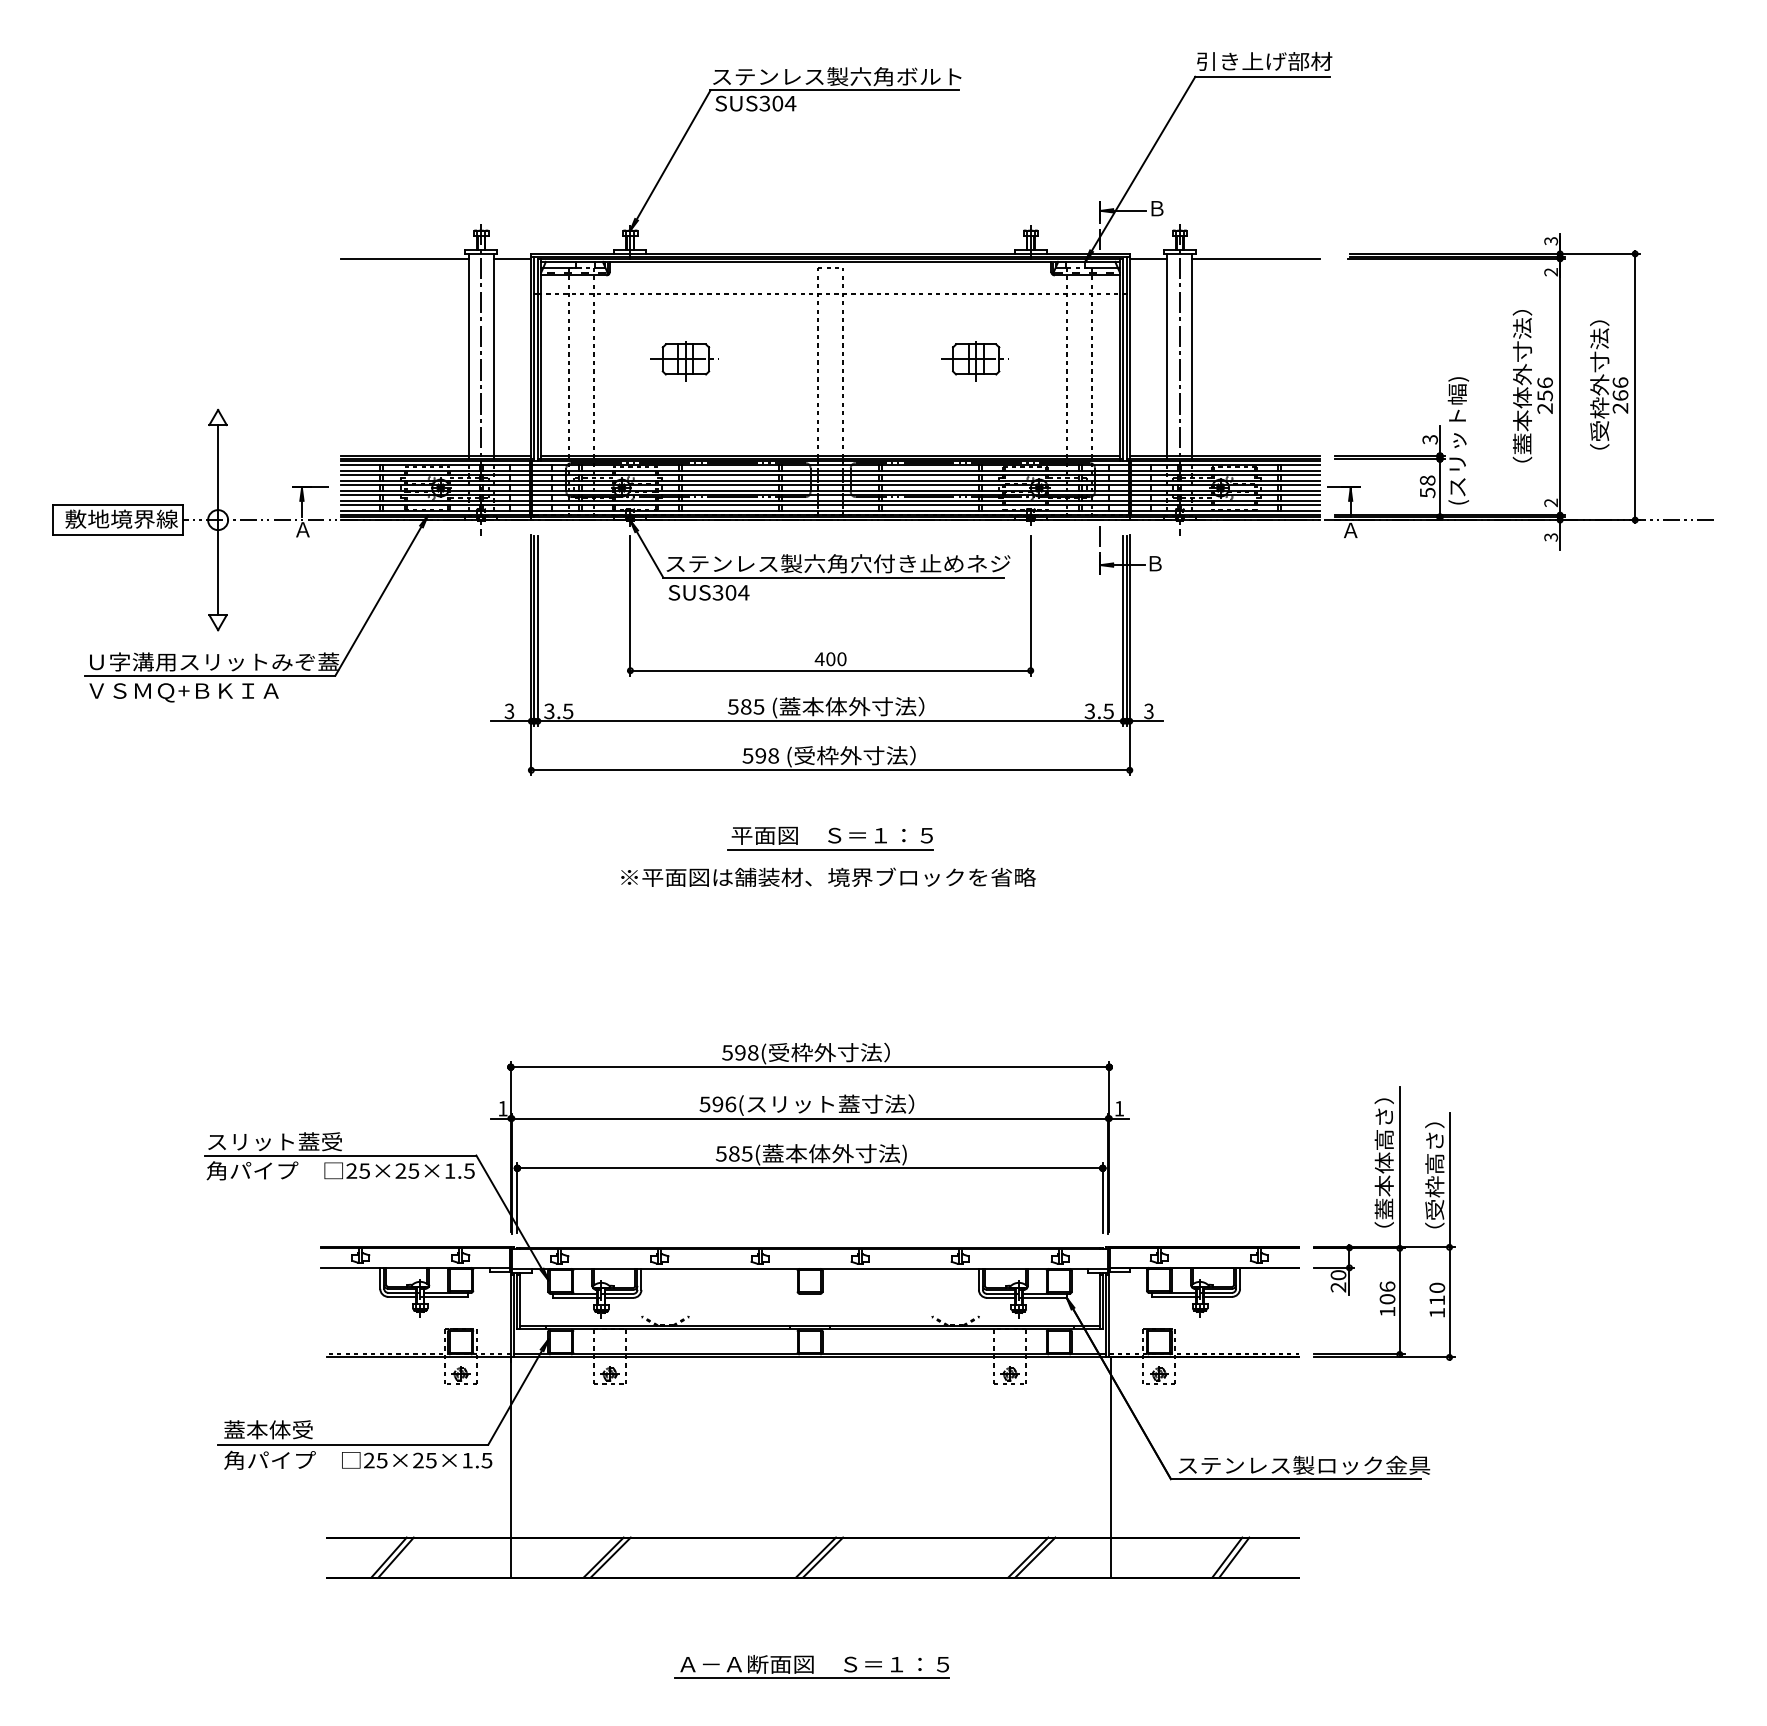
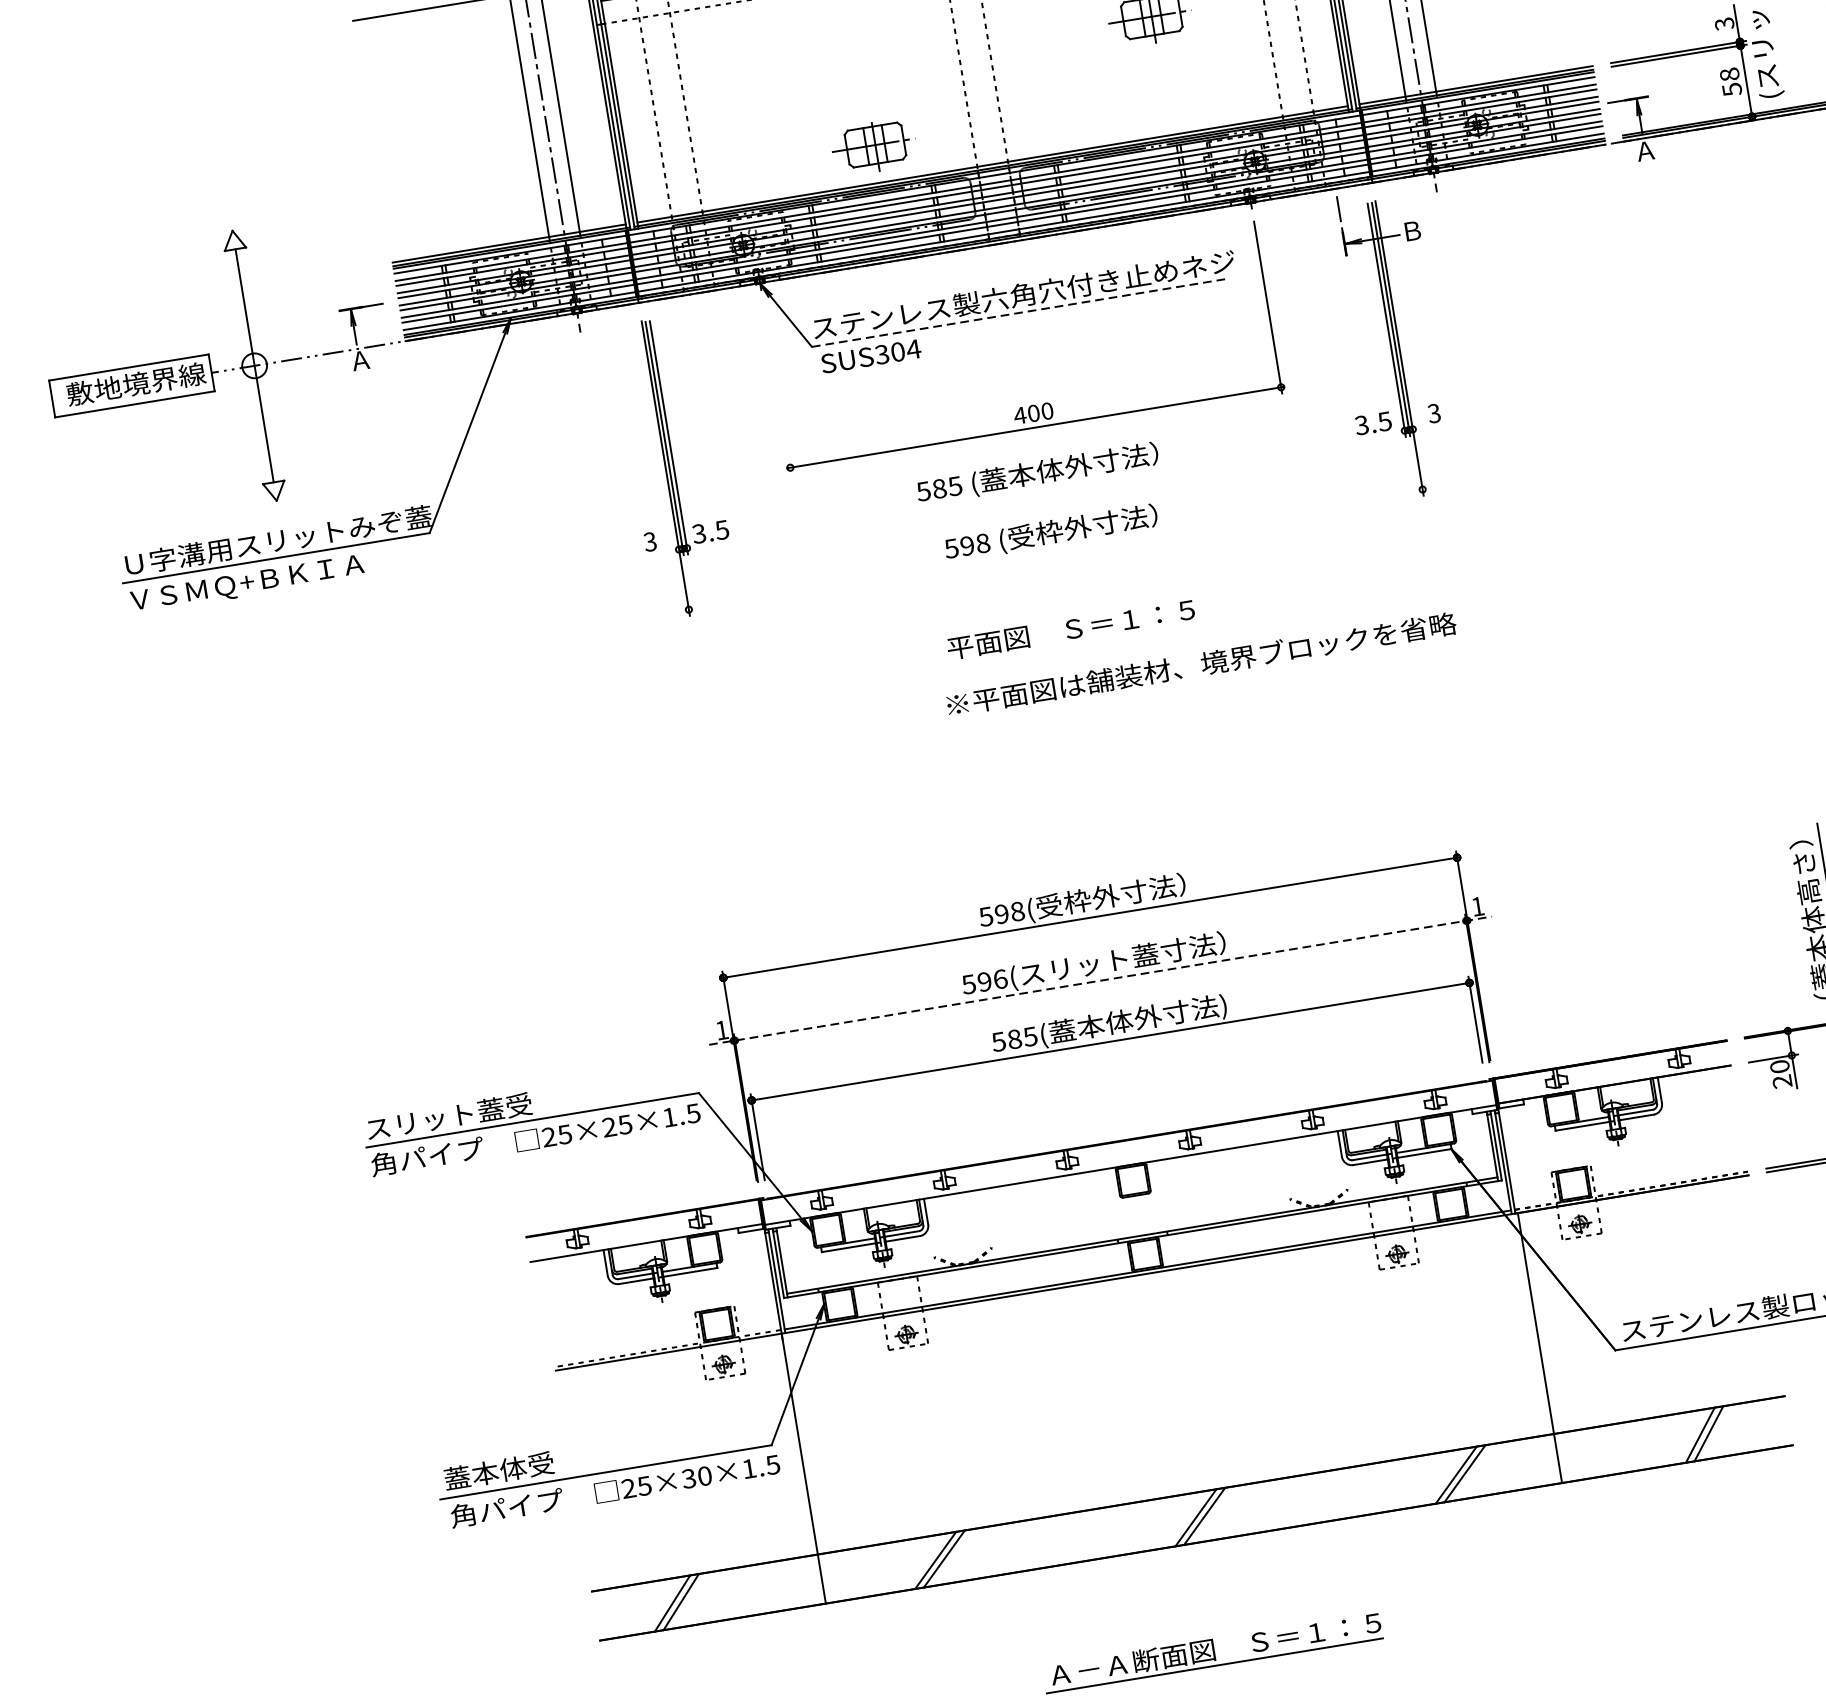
part: (684, 361) -> (874, 147), moved
line: (833, 577) -> (1020, 312), solid -> dashed
line: (630, 605) -> (777, 387), removed
line: (826, 721) -> (1040, 490), removed
line: (830, 770) -> (1055, 549), removed
line: (830, 850) -> (1071, 647), removed
text: (828, 876) -> (1201, 663), moved
line: (810, 1118) -> (1101, 980), solid -> dashed
text: (424, 1460) -> (696, 1477), 25×25×1.5 -> 25×30×1.5

